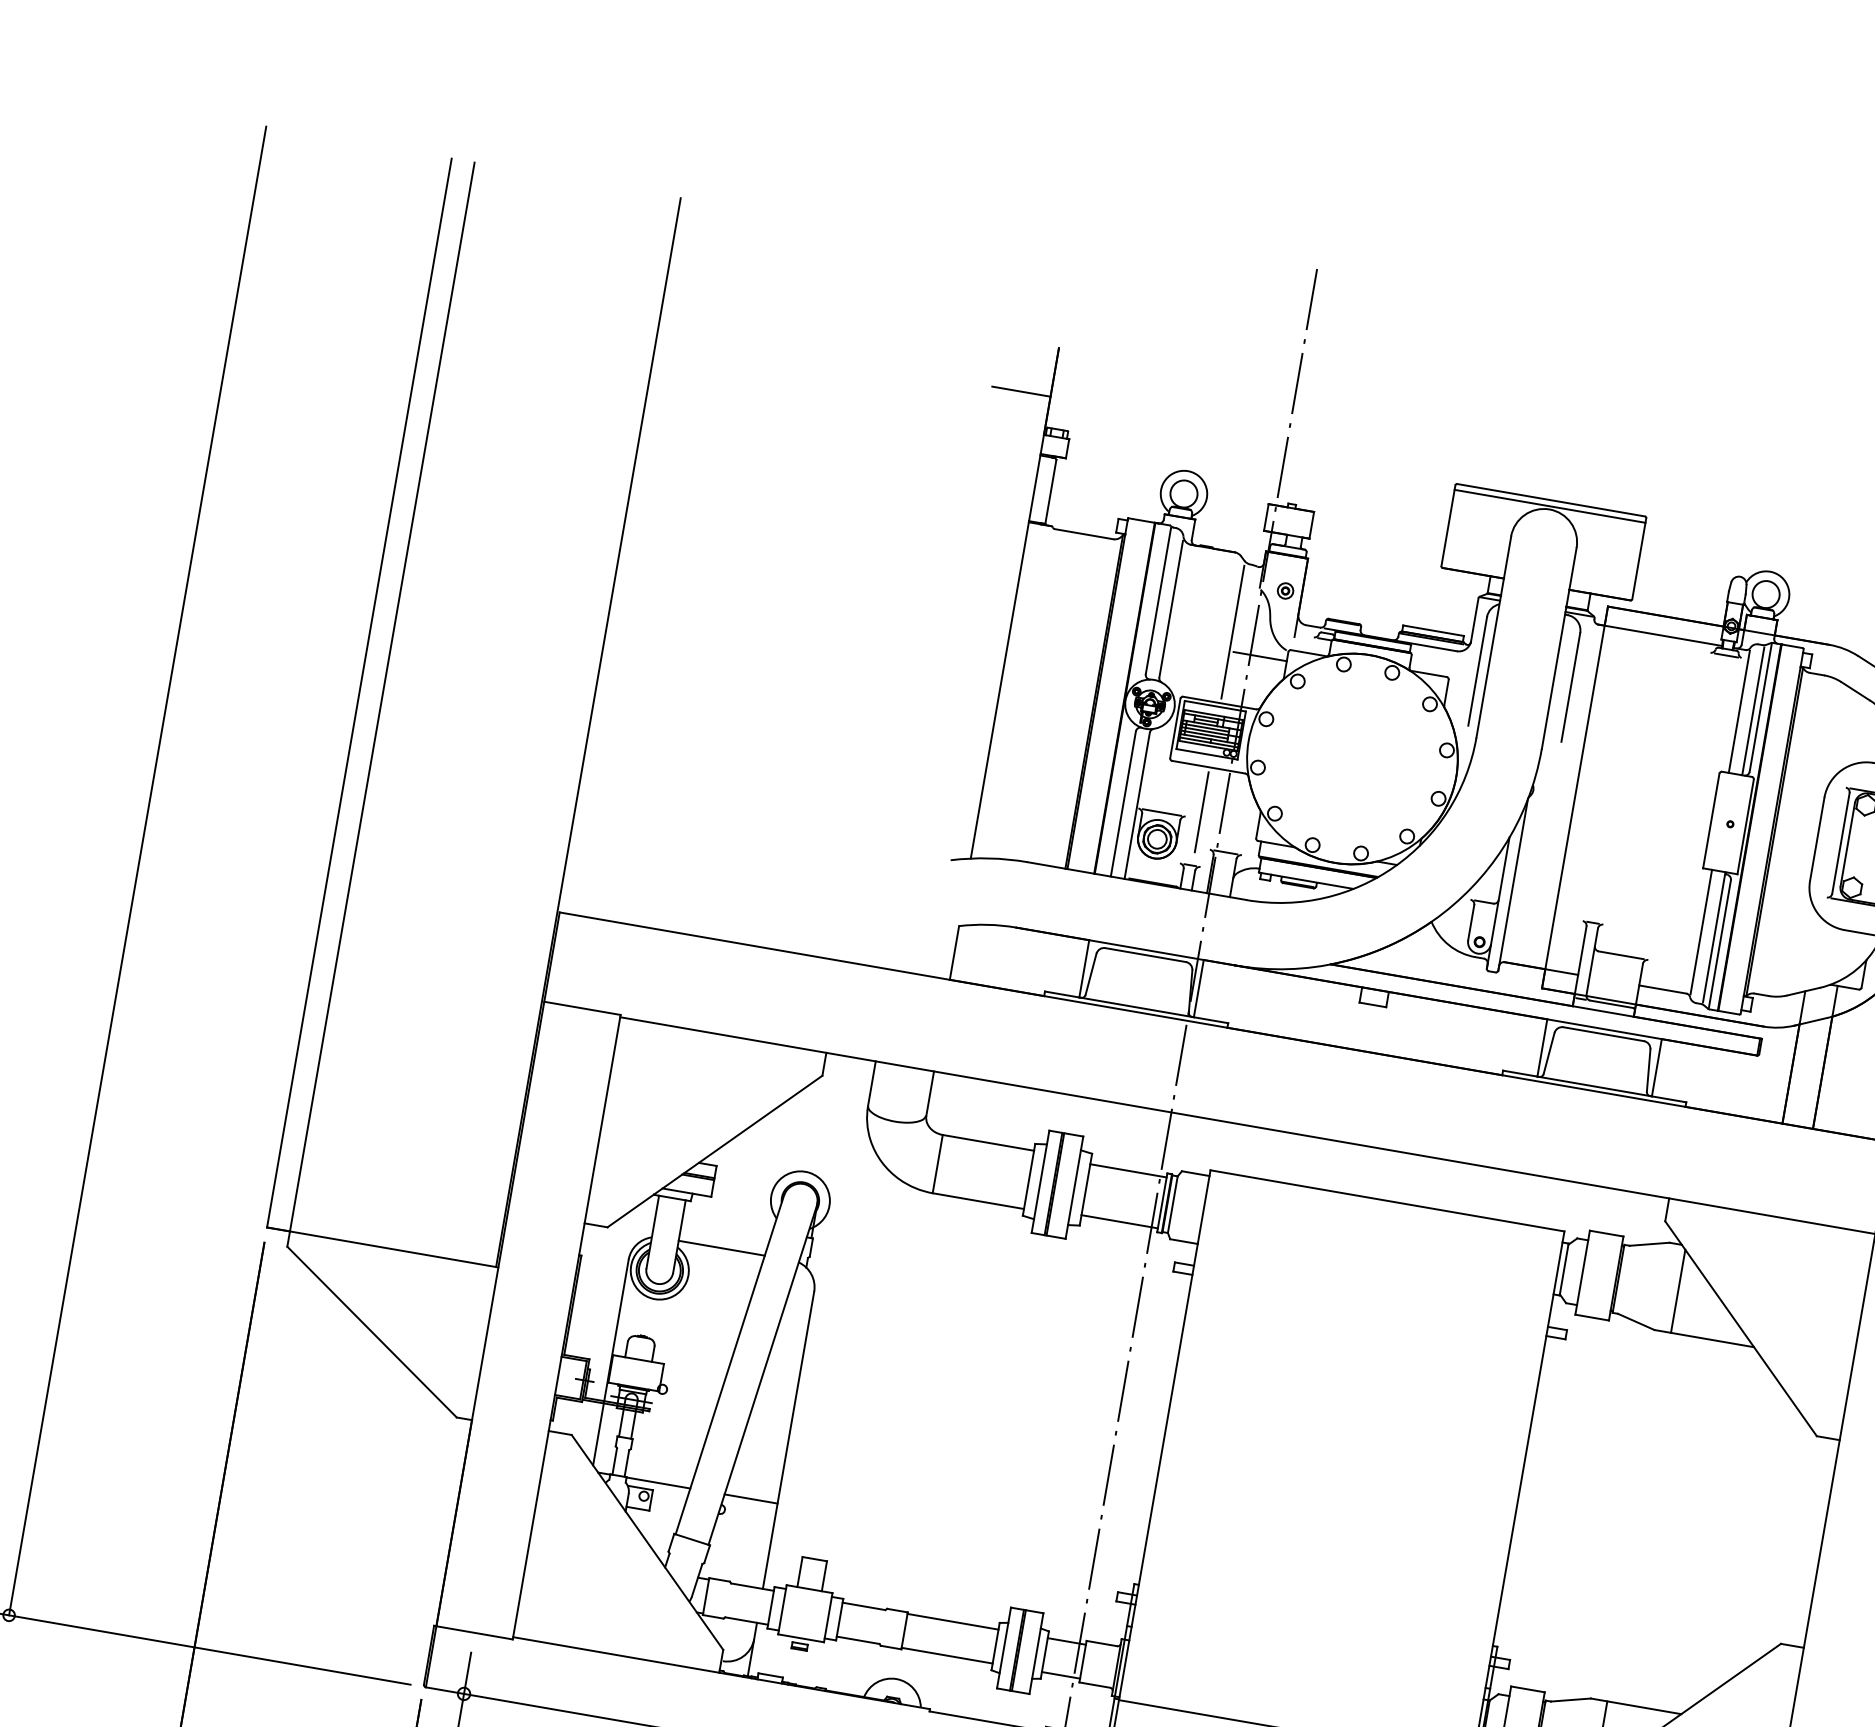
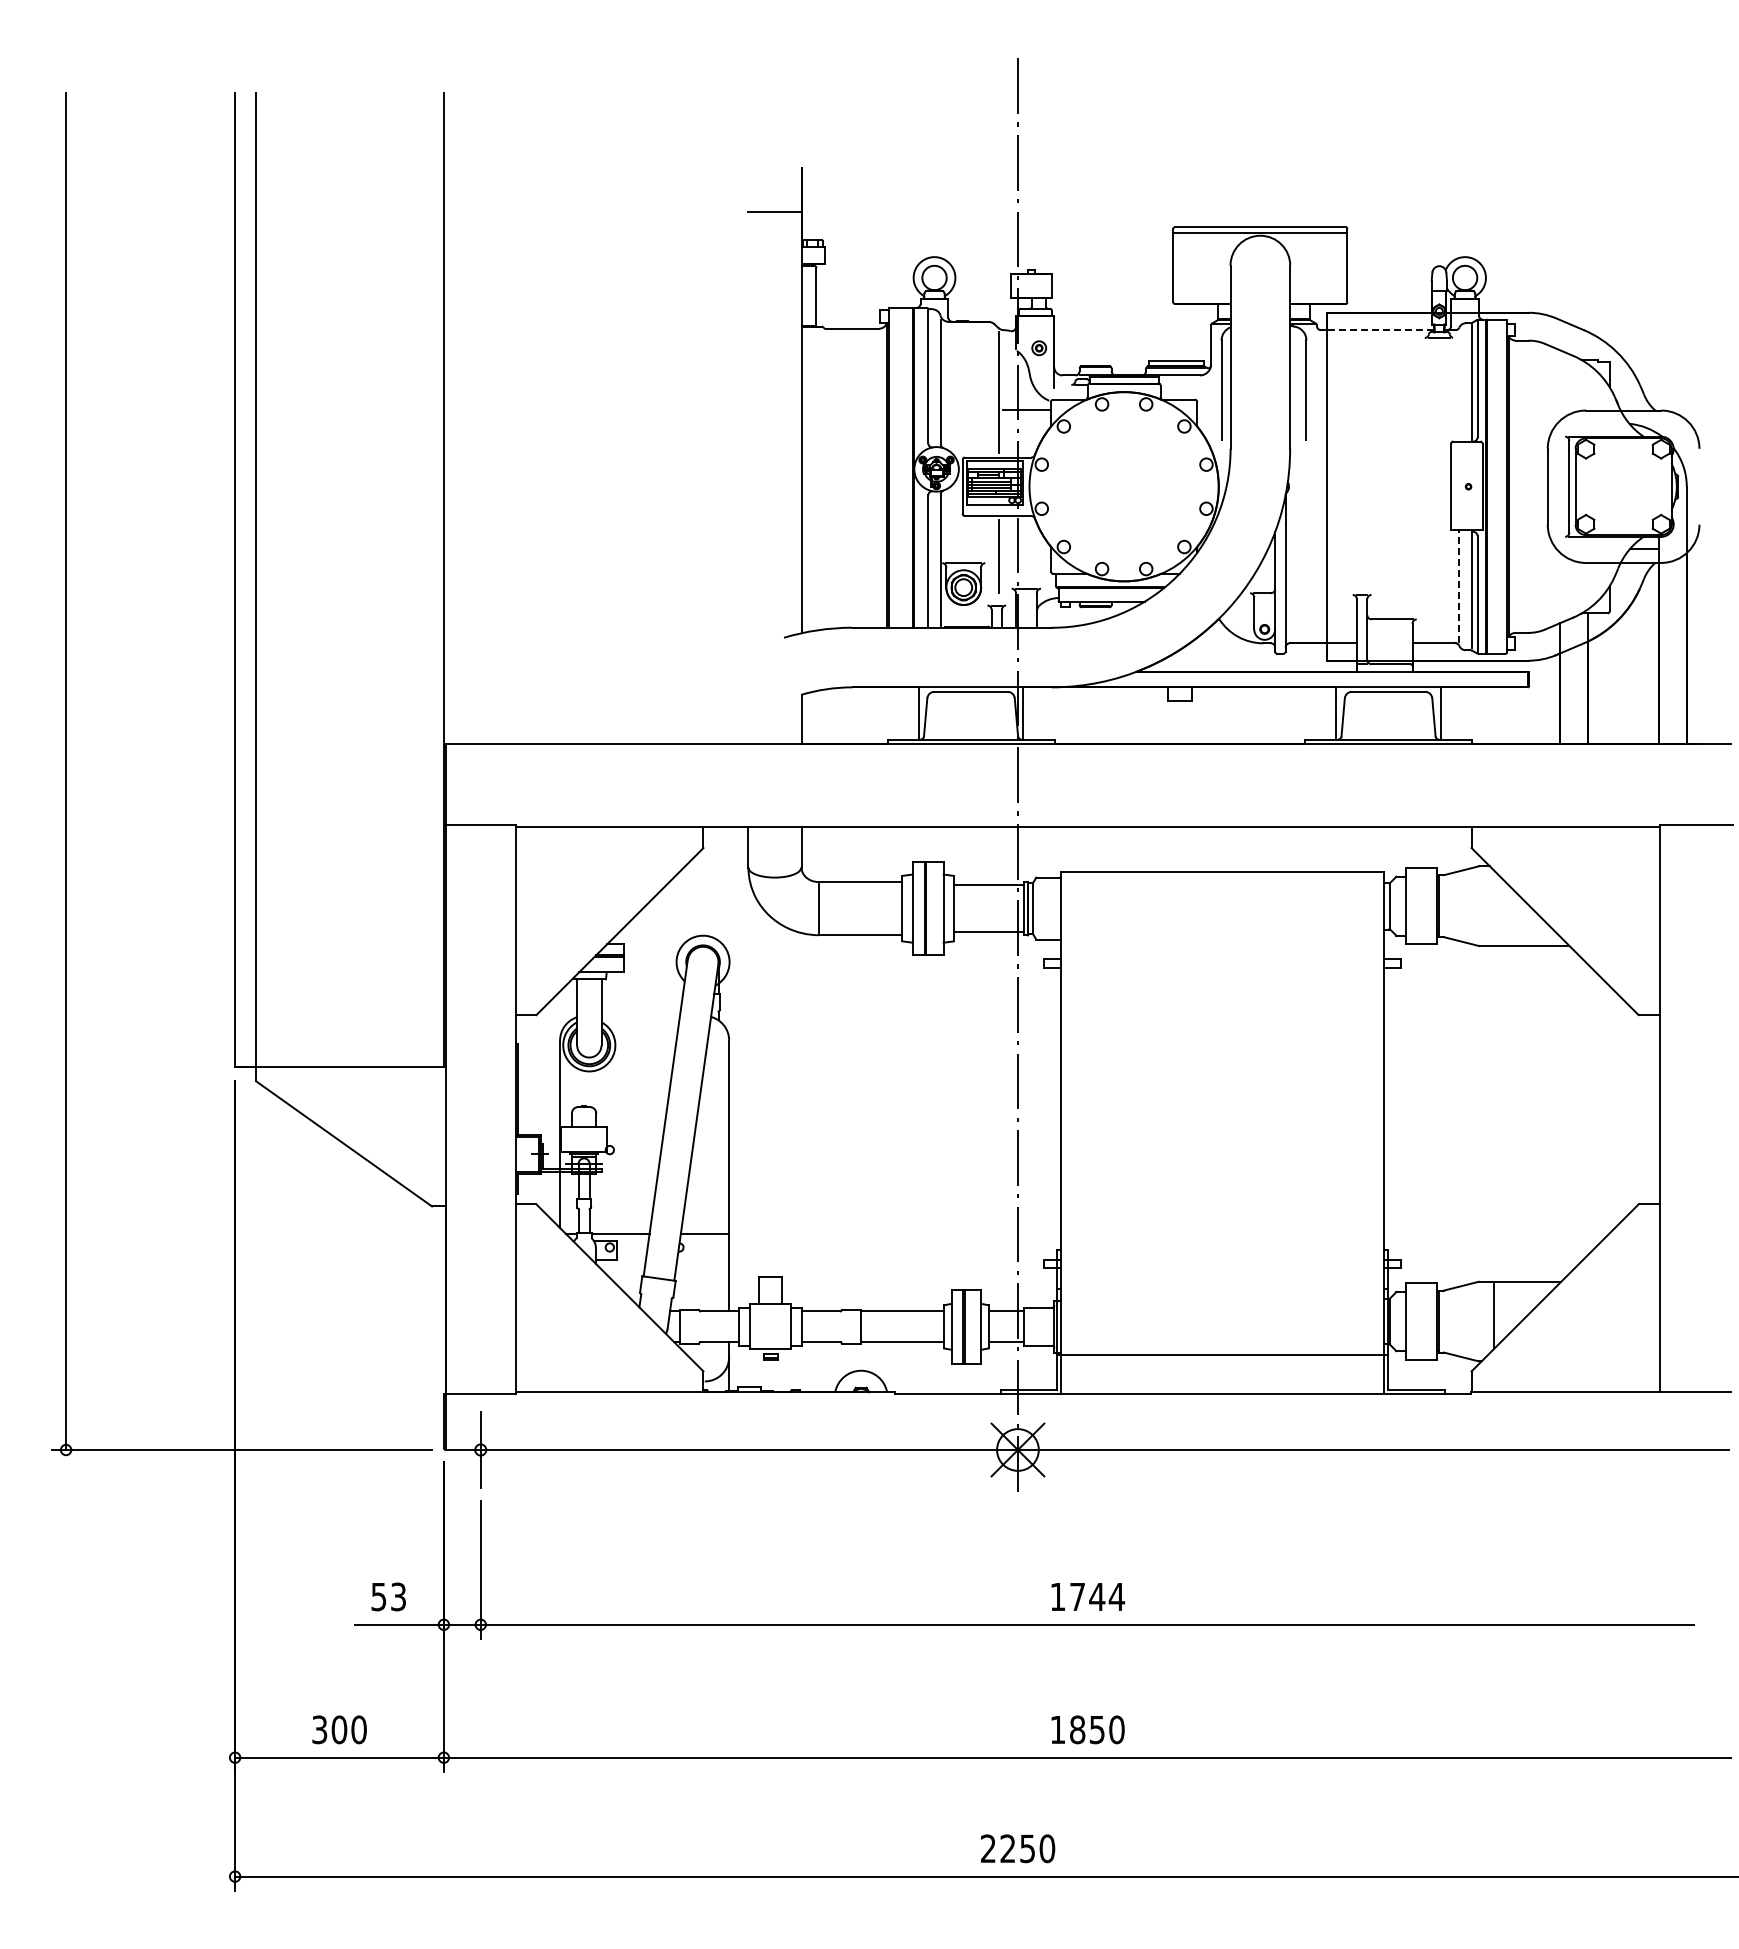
line: (1660, 635) -> (1377, 330), solid -> dashed
line: (1739, 711) -> (1459, 385), removed
line: (1701, 932) -> (1459, 586), solid -> dashed
line: (721, 1248) -> (640, 1016), removed
line: (1677, 1290) -> (1493, 907), removed

